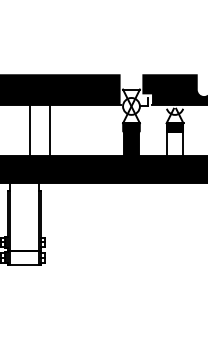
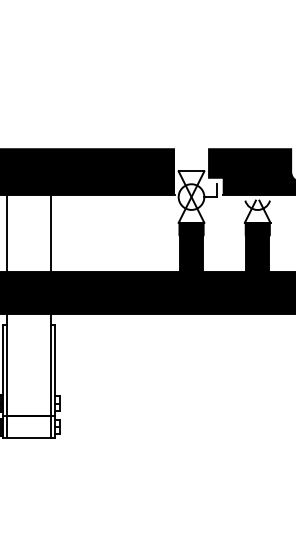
line: (29, 130) -> (6, 233), moved
line: (50, 130) -> (51, 233), moved
fill: (174, 143) -> (256, 253), added

